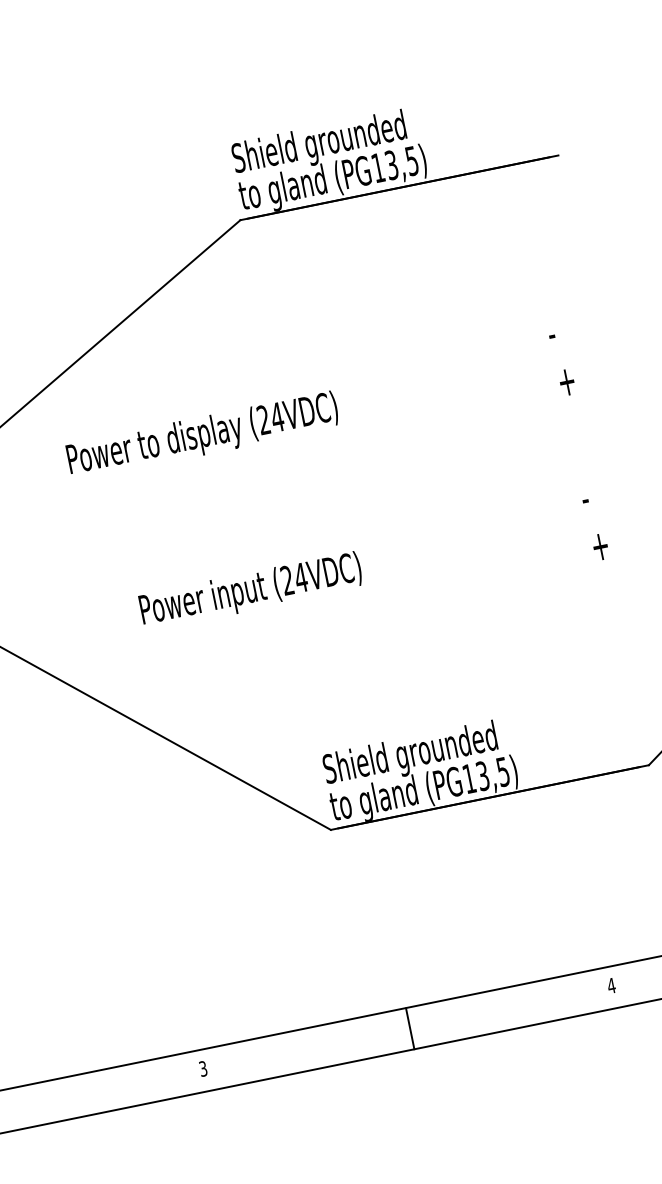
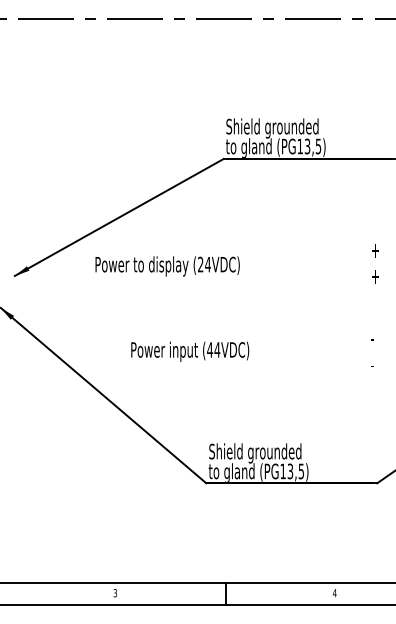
text: (555, 333) -> (374, 250), - -> +
text: (202, 436) -> (167, 266), moved
text: (599, 547) -> (374, 365), + -> -
text: (288, 579) -> (210, 349), (24VDC) -> (44VDC)

